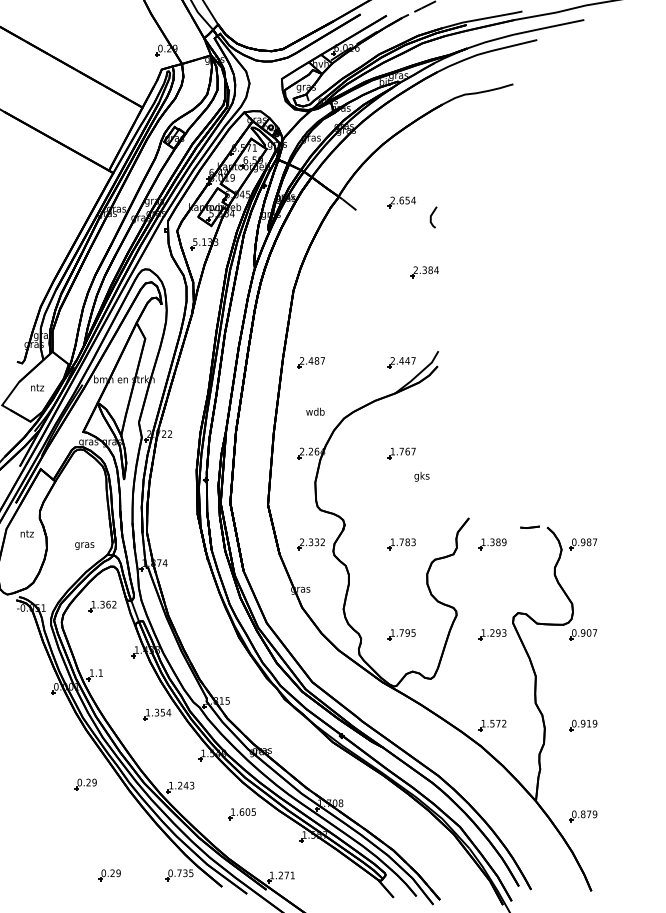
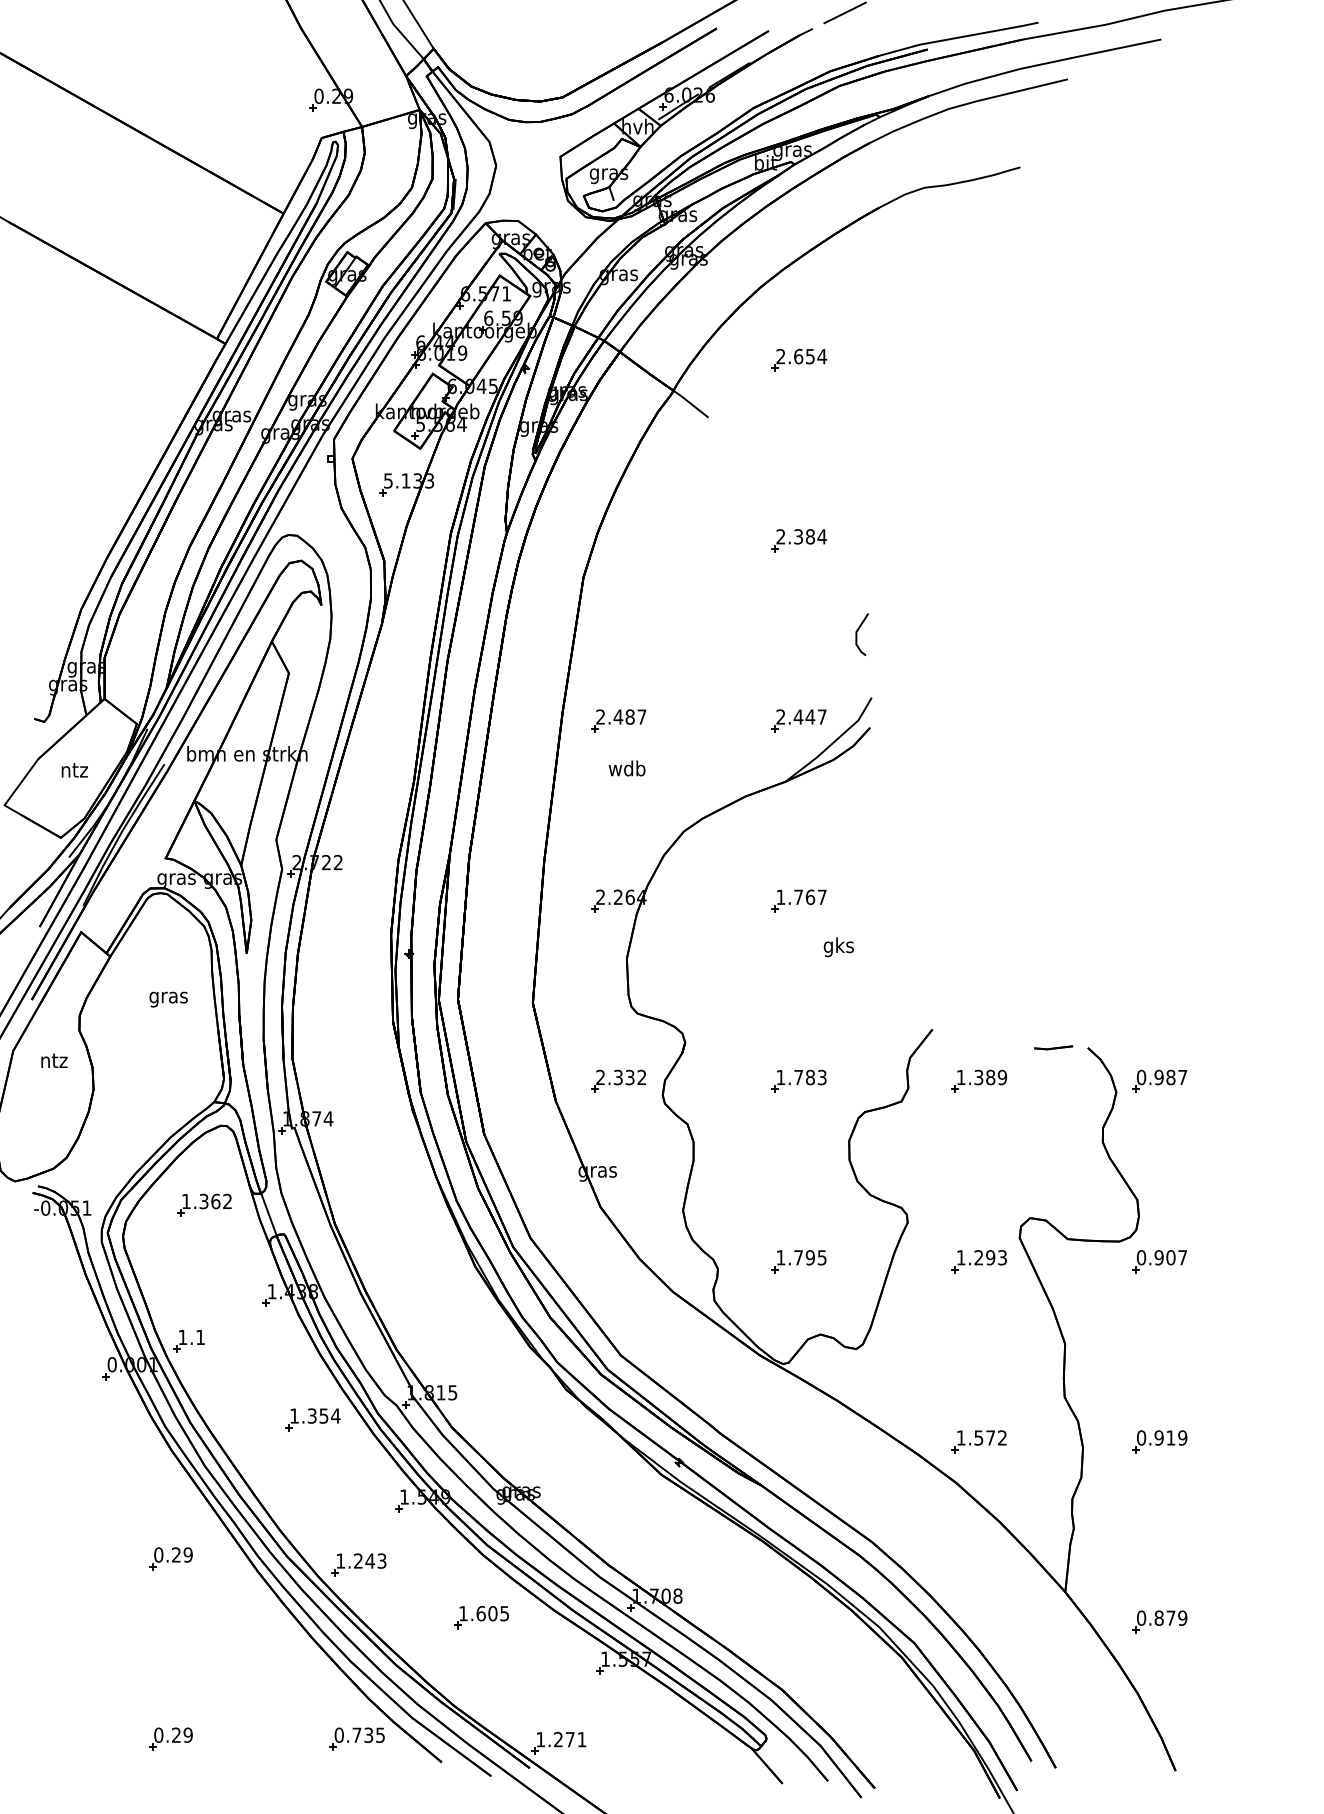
part: (401, 202) -> (798, 360), moved
line: (431, 217) -> (857, 634), moved
part: (424, 272) -> (798, 541), moved
text: (315, 411) -> (627, 767), moved
text: (84, 545) -> (168, 998), moved
part: (109, 875) -> (170, 1739), moved

